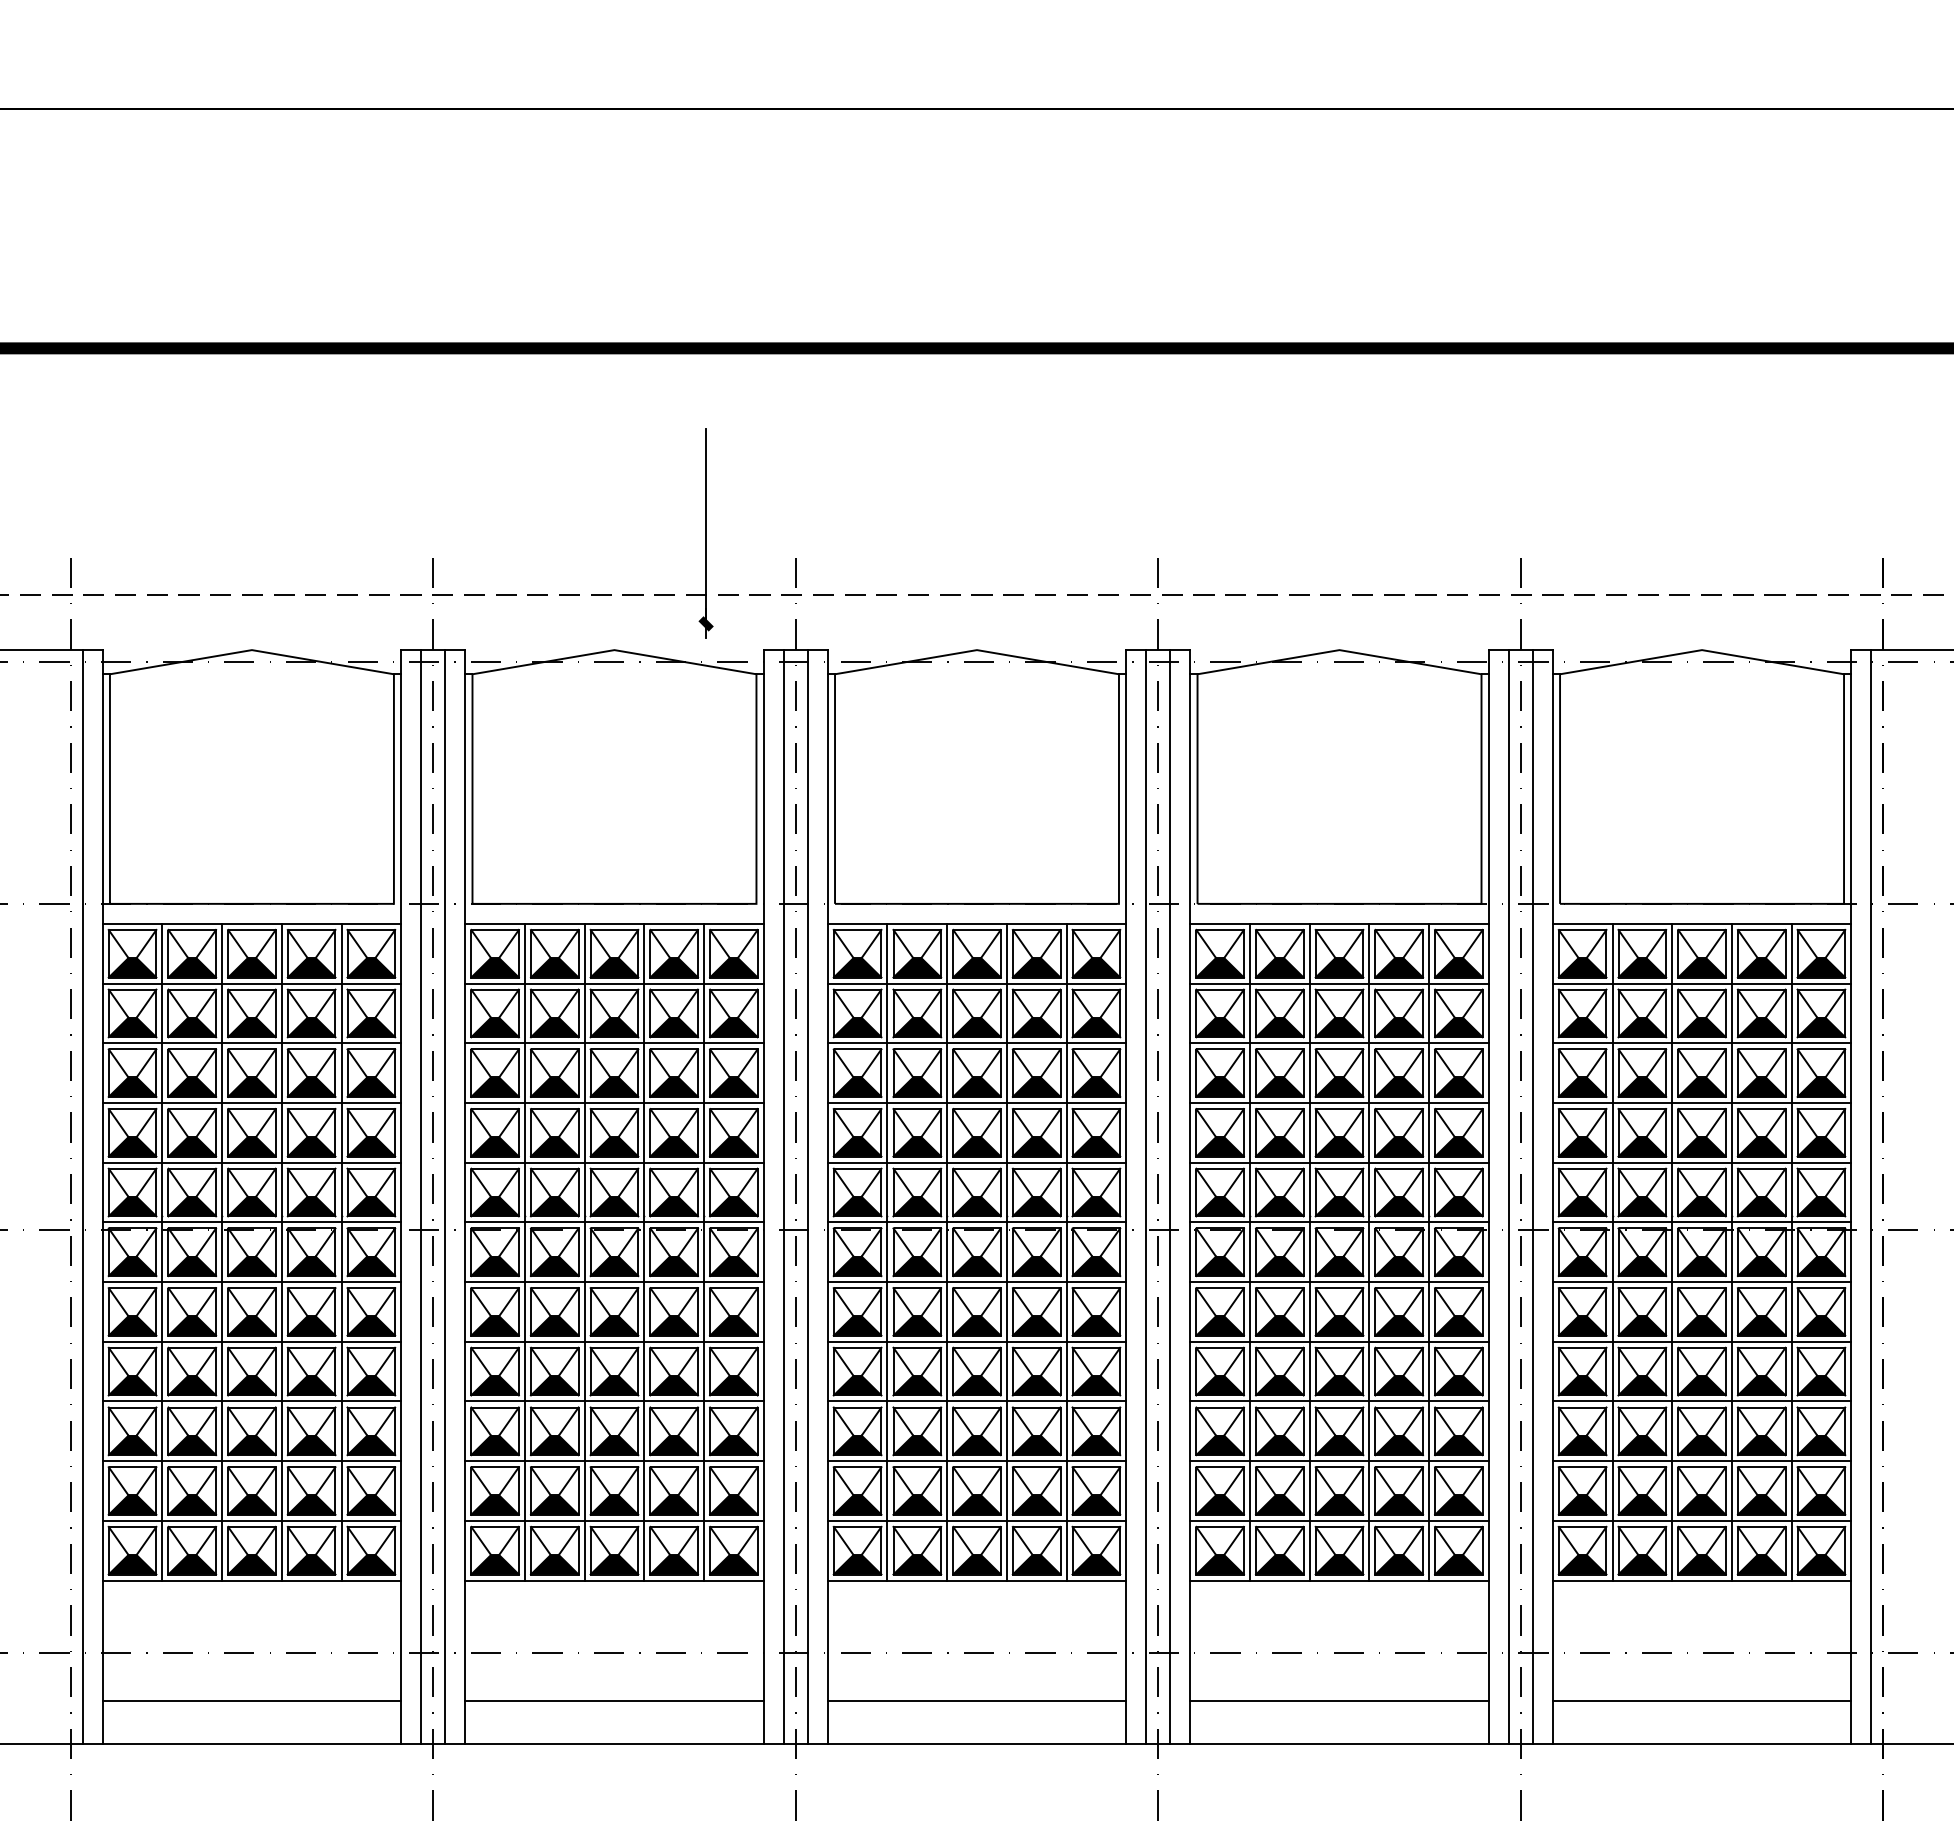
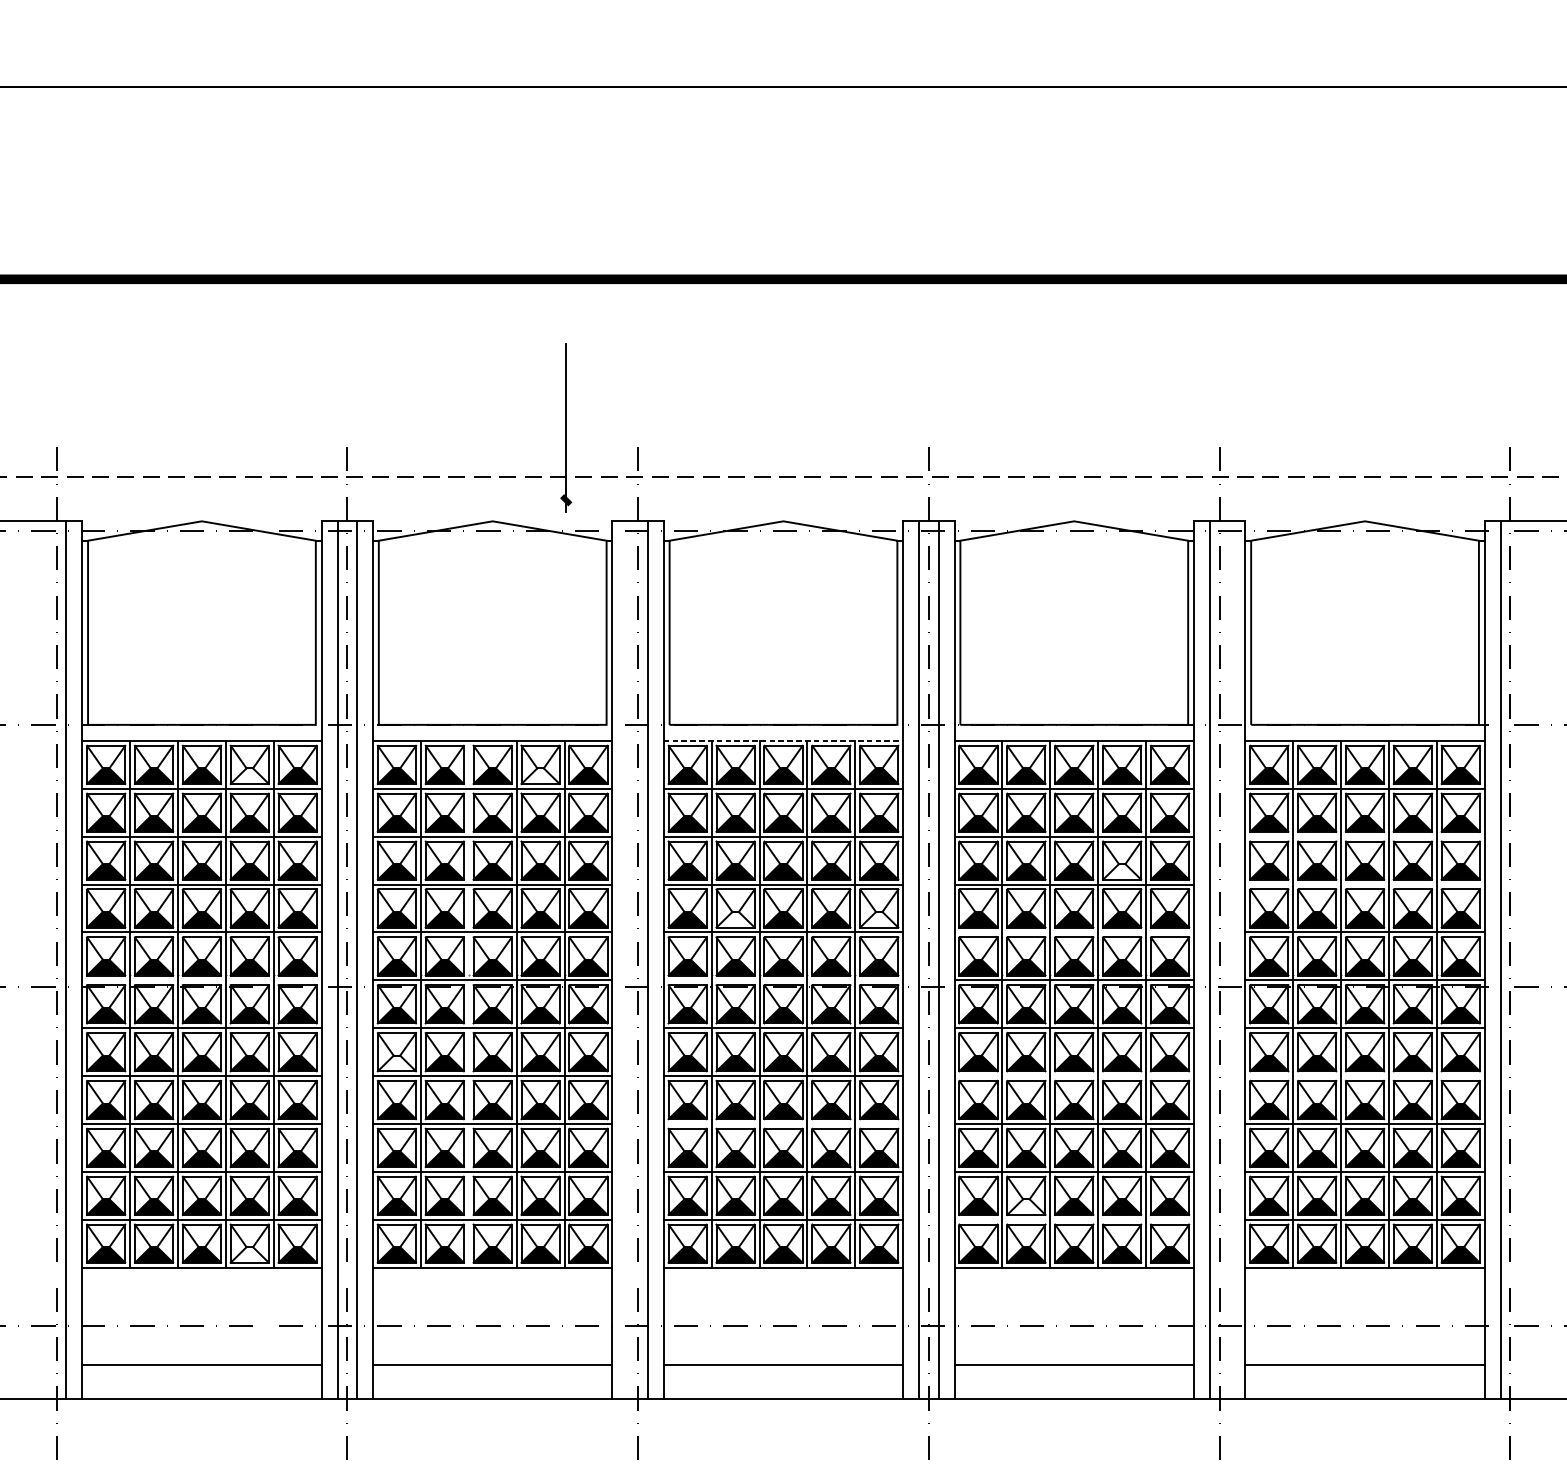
line: (977, 923) -> (783, 740), solid -> dashed
fill: (311, 967) -> (249, 775), removed
fill: (673, 967) -> (540, 775), removed
line: (1701, 1043) -> (1364, 836), removed
fill: (1399, 1086) -> (1122, 871), removed
line: (1701, 1103) -> (1364, 884), removed
fill: (917, 1146) -> (735, 919), removed
fill: (1096, 1146) -> (879, 919), removed
line: (1339, 1162) -> (1074, 932), removed
line: (783, 1196) -> (628, 959), removed
line: (1532, 1196) -> (1229, 959), removed
line: (251, 1222) -> (201, 980), removed
line: (976, 1222) -> (783, 980), removed
line: (584, 1251) -> (468, 1003), removed
fill: (494, 1325) -> (396, 1063), removed
line: (1339, 1341) -> (1074, 1075), removed
line: (1701, 1341) -> (1364, 1075), removed
line: (976, 1401) -> (783, 1124), removed
fill: (1279, 1504) -> (1026, 1206), removed
line: (1339, 1520) -> (1074, 1219), removed
fill: (311, 1564) -> (249, 1254), removed

